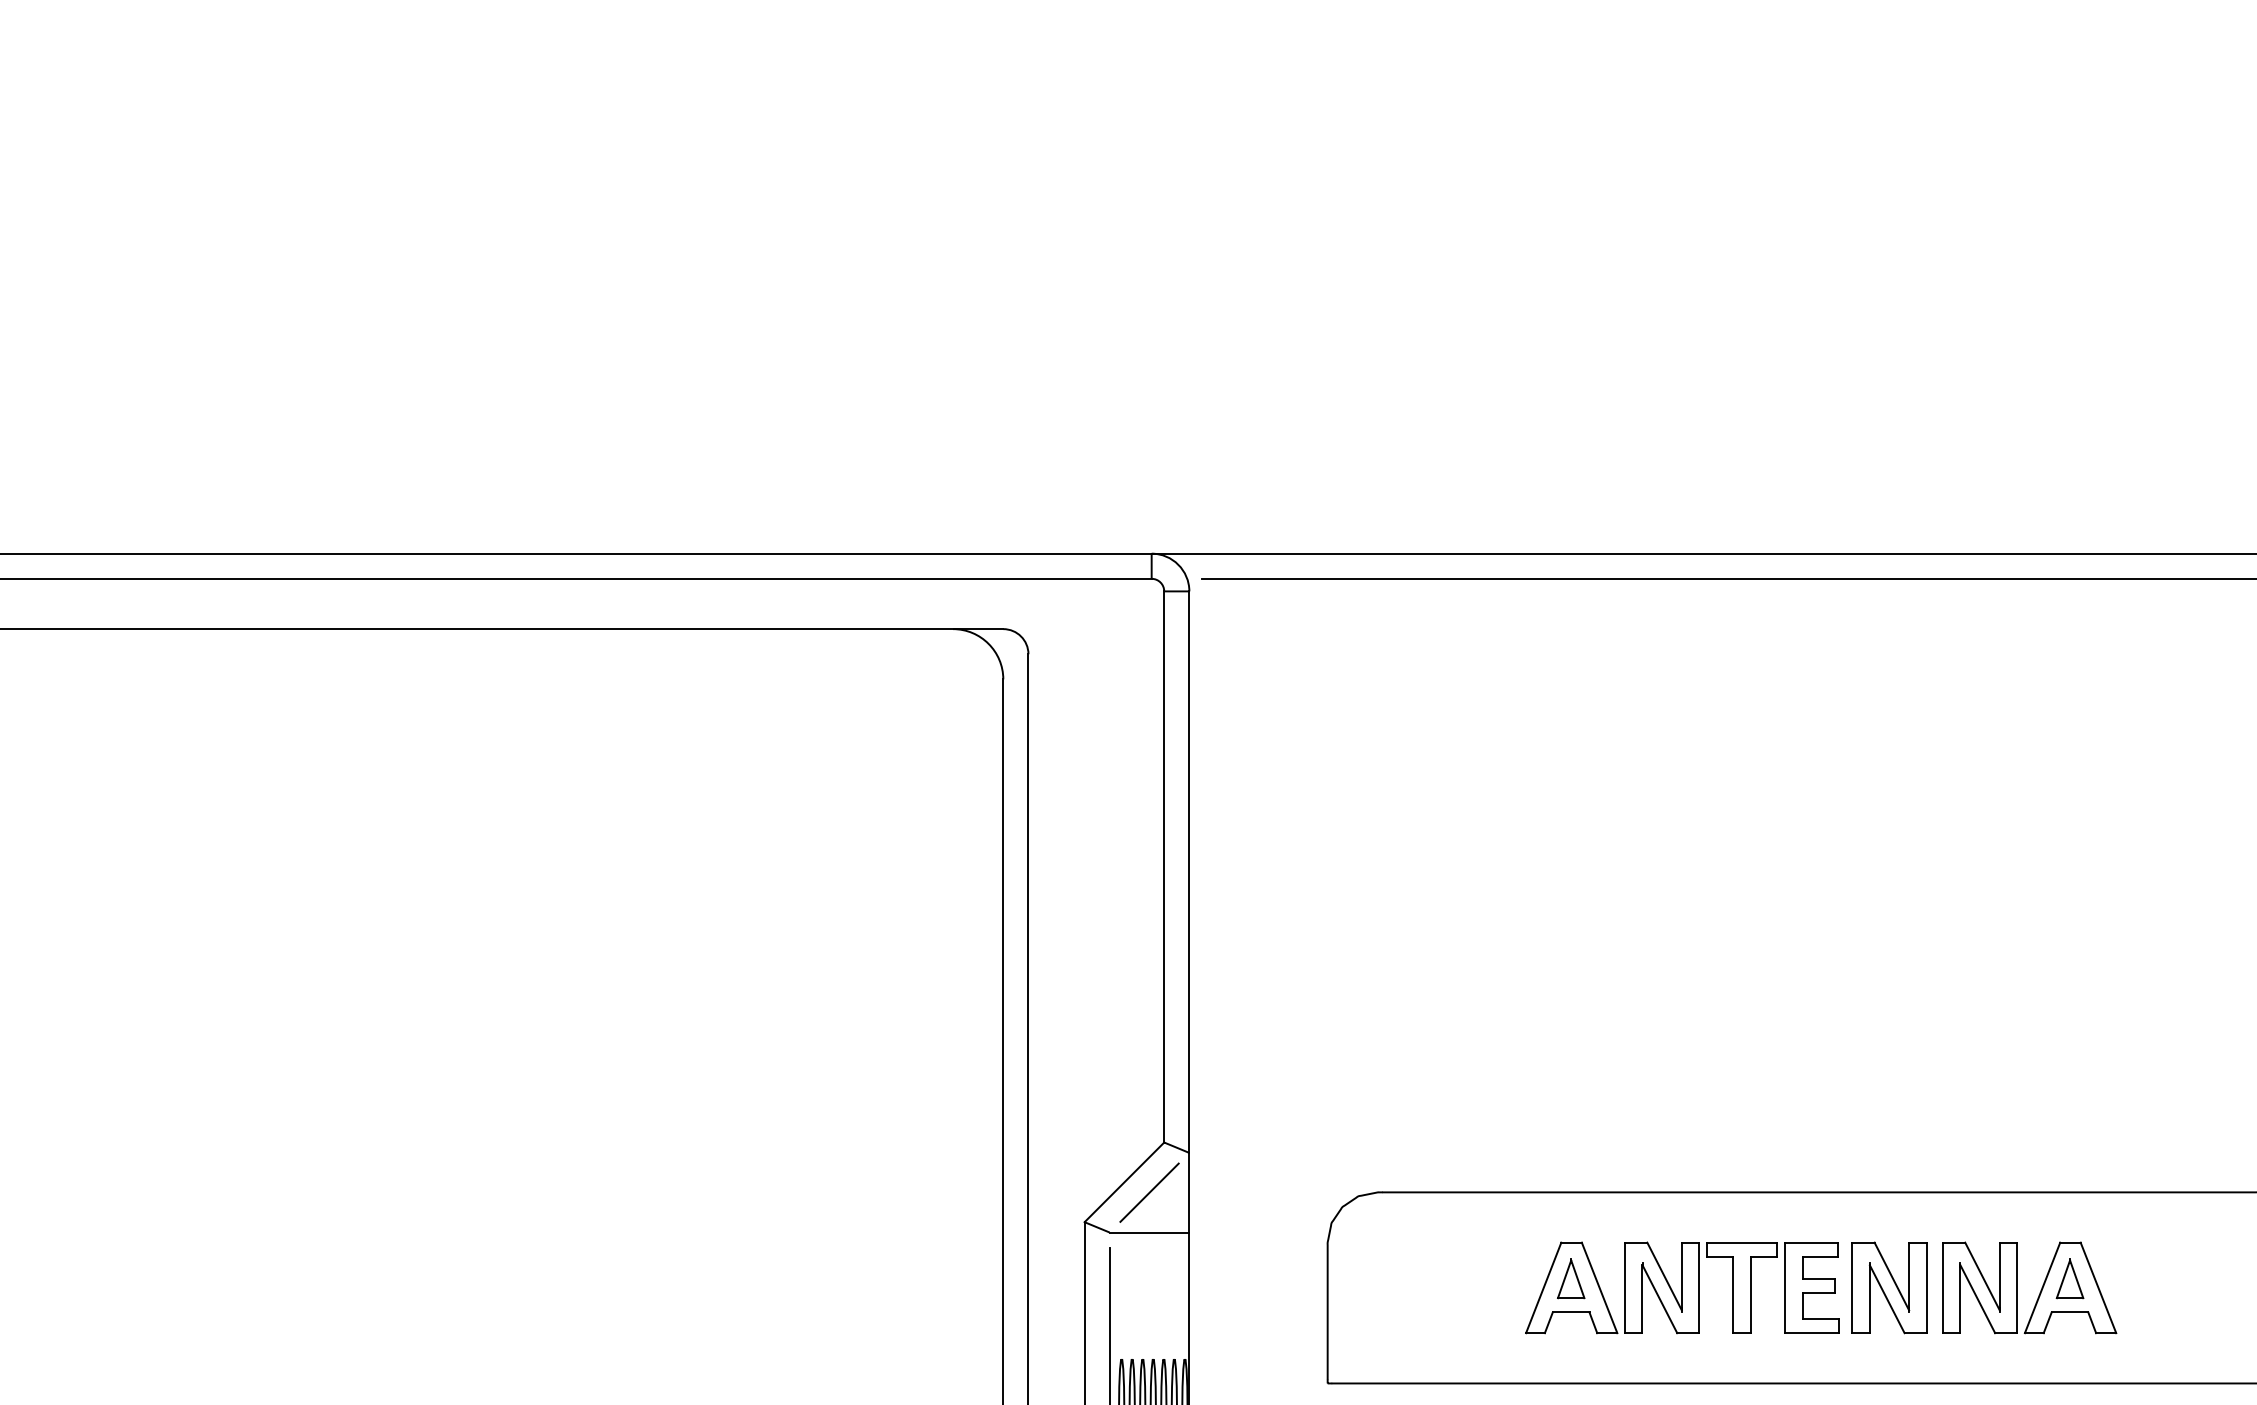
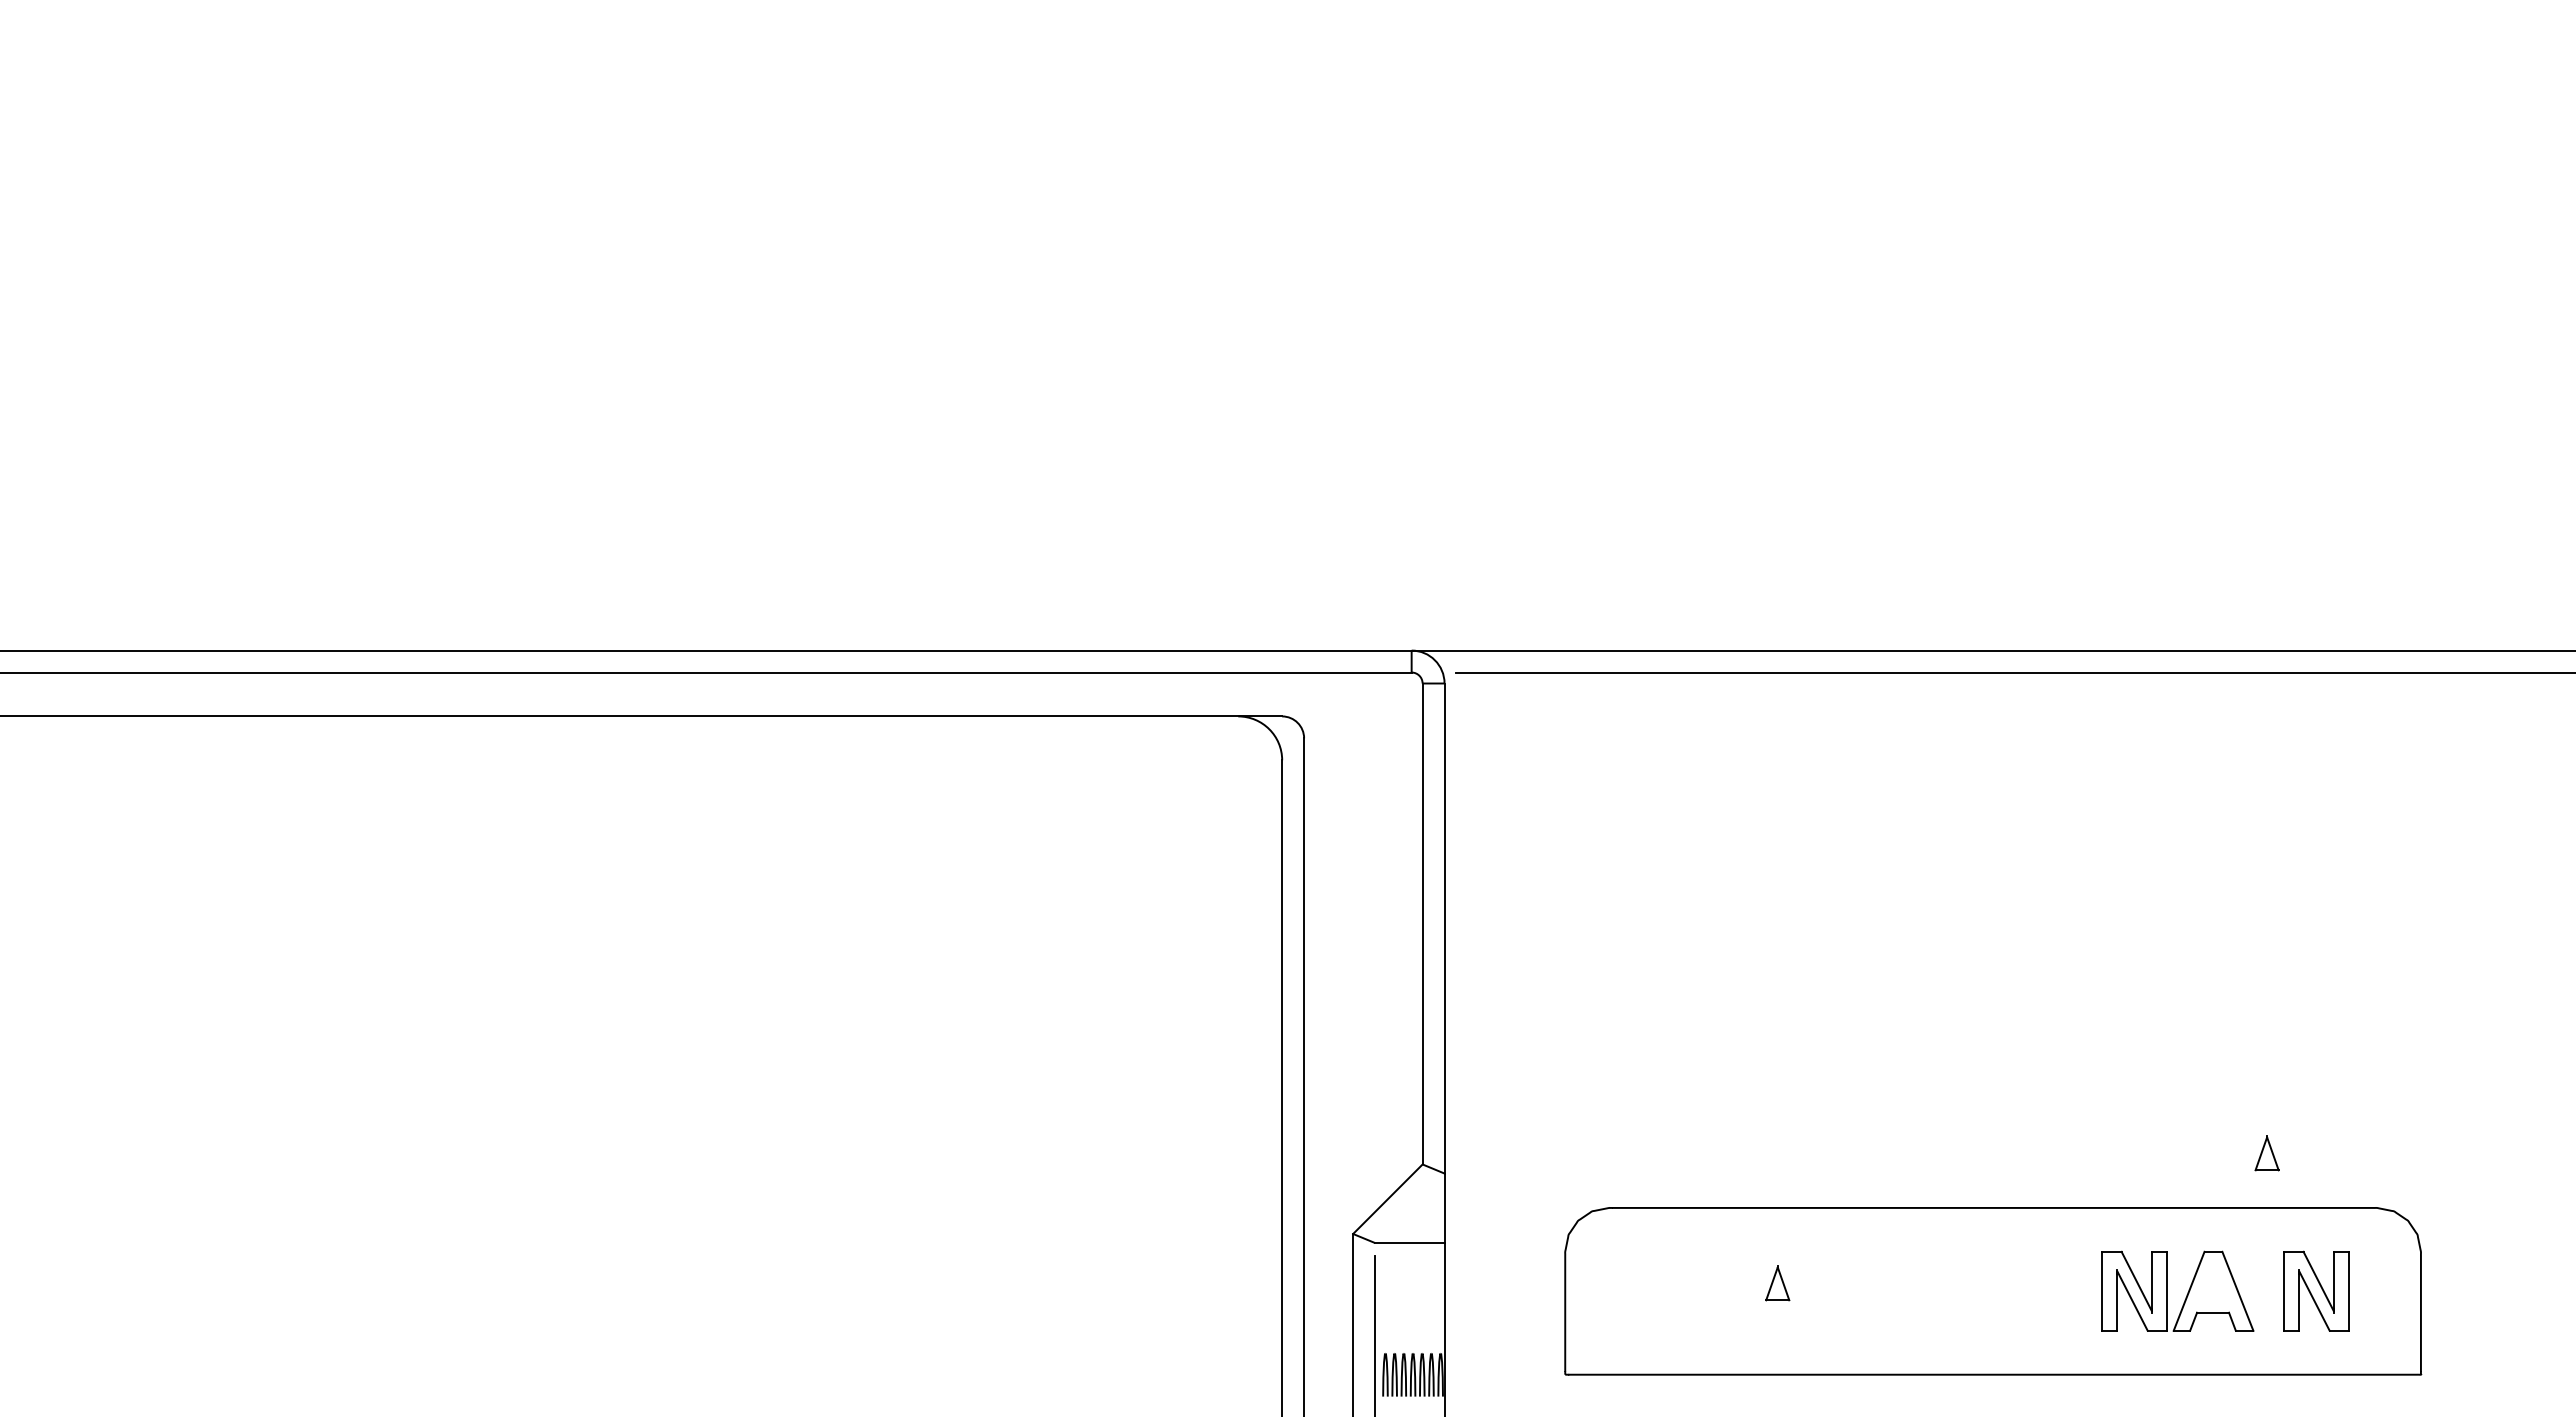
line: (1149, 1191) -> (1409, 1207), removed
part: (2069, 1278) -> (2266, 1153), moved
part: (1682, 1286) -> (1874, 1290), removed
part: (1889, 1286) -> (2316, 1290), moved

